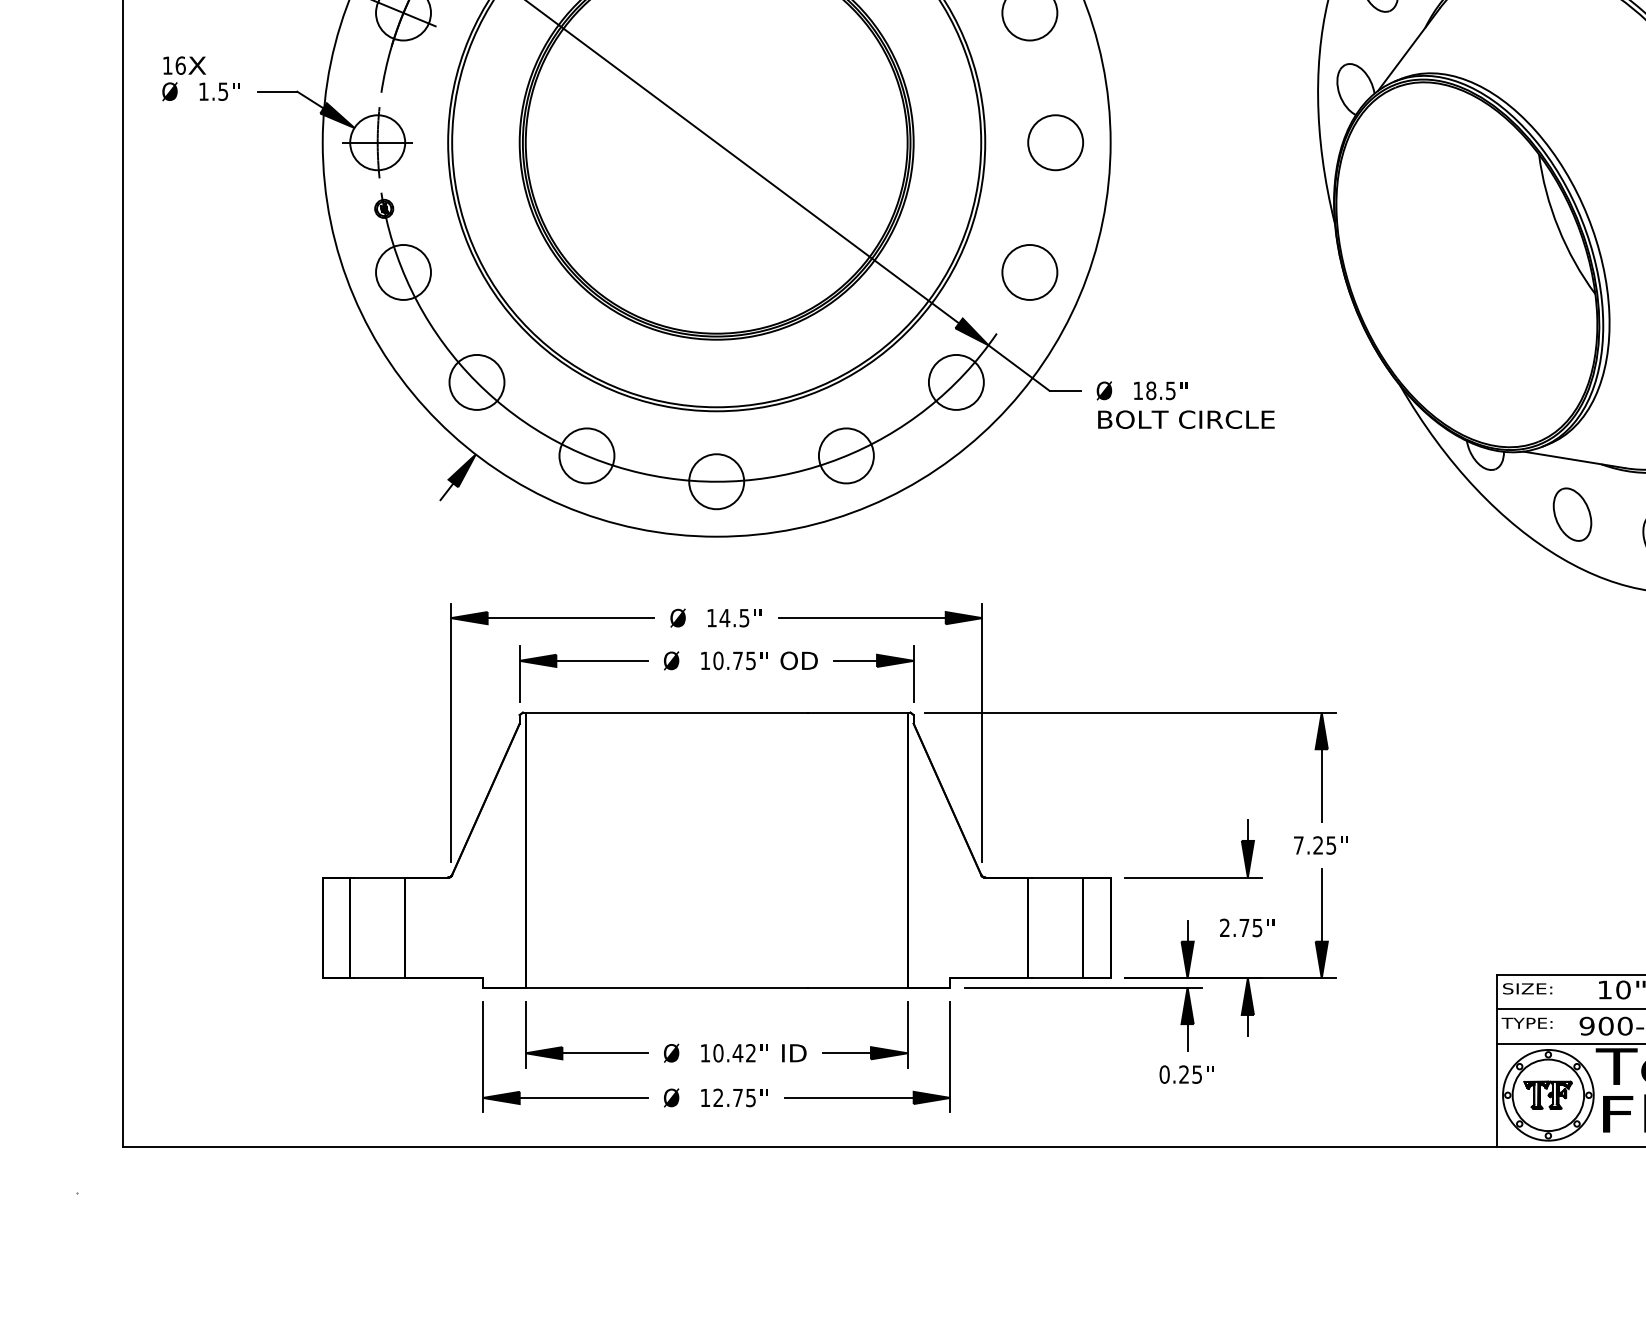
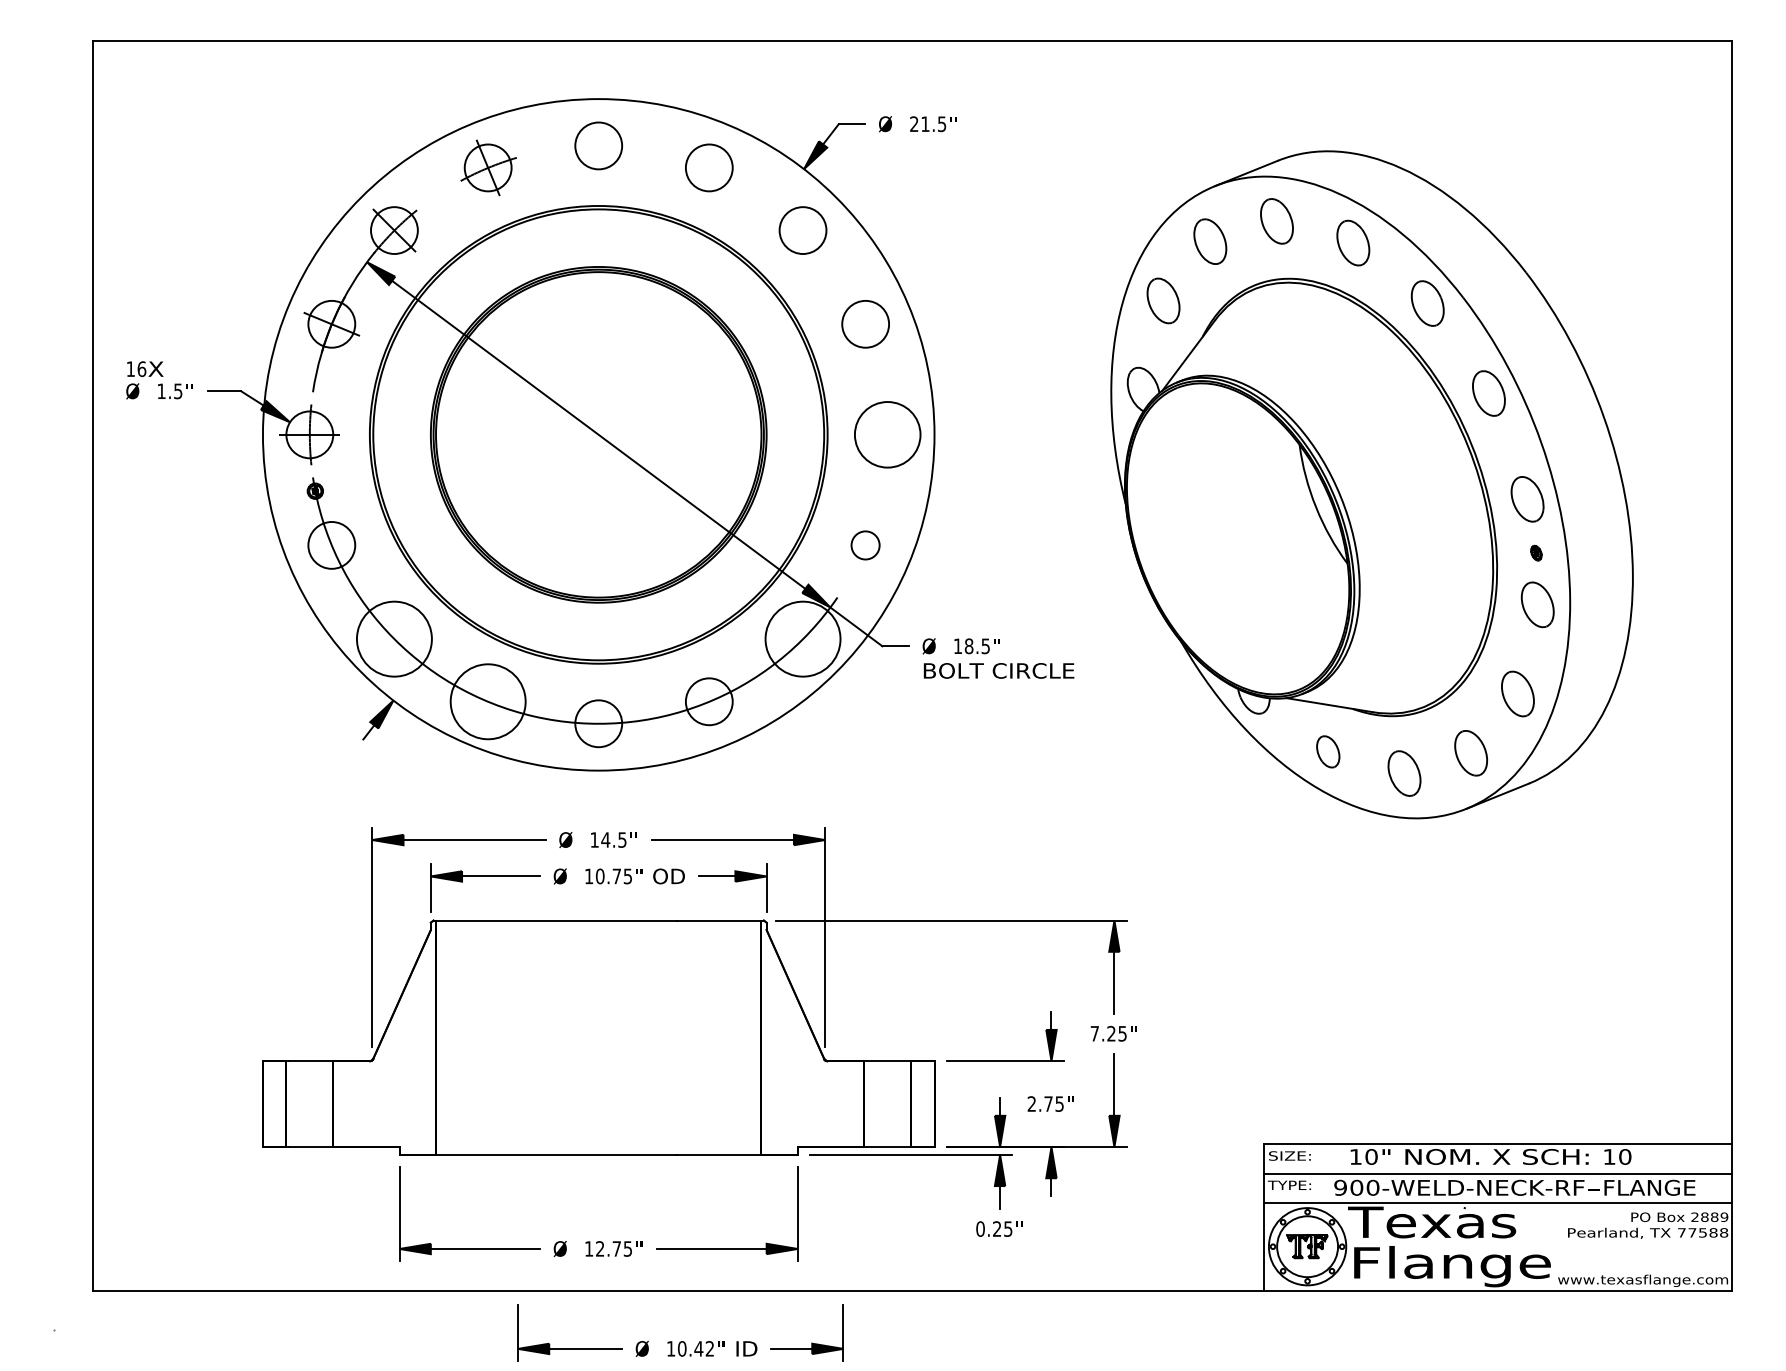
circle: (1055, 142) -> (887, 434), size x1.4
circle: (1029, 272) -> (865, 545), size x0.6
circle: (477, 381) -> (394, 638), size x1.6
circle: (955, 381) -> (802, 638), size x1.6
circle: (586, 455) -> (487, 701), size x1.6
part: (1572, 514) -> (1328, 751), size x0.7
part: (716, 1044) -> (680, 1341), moved

